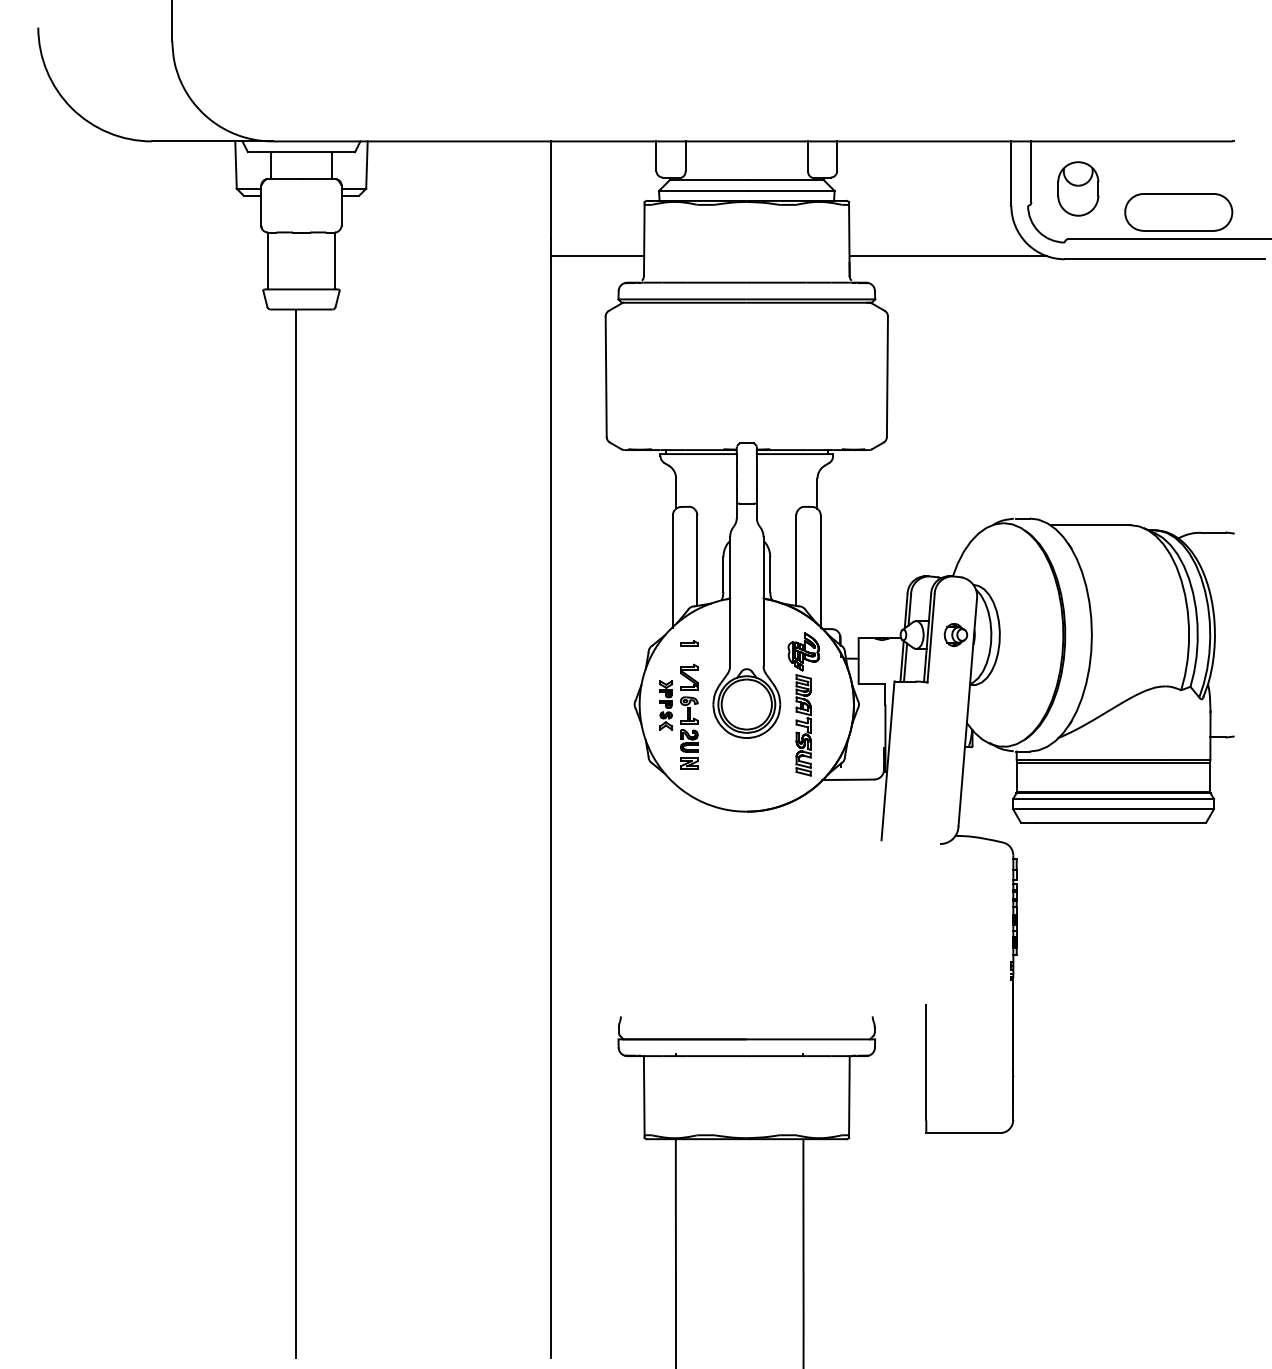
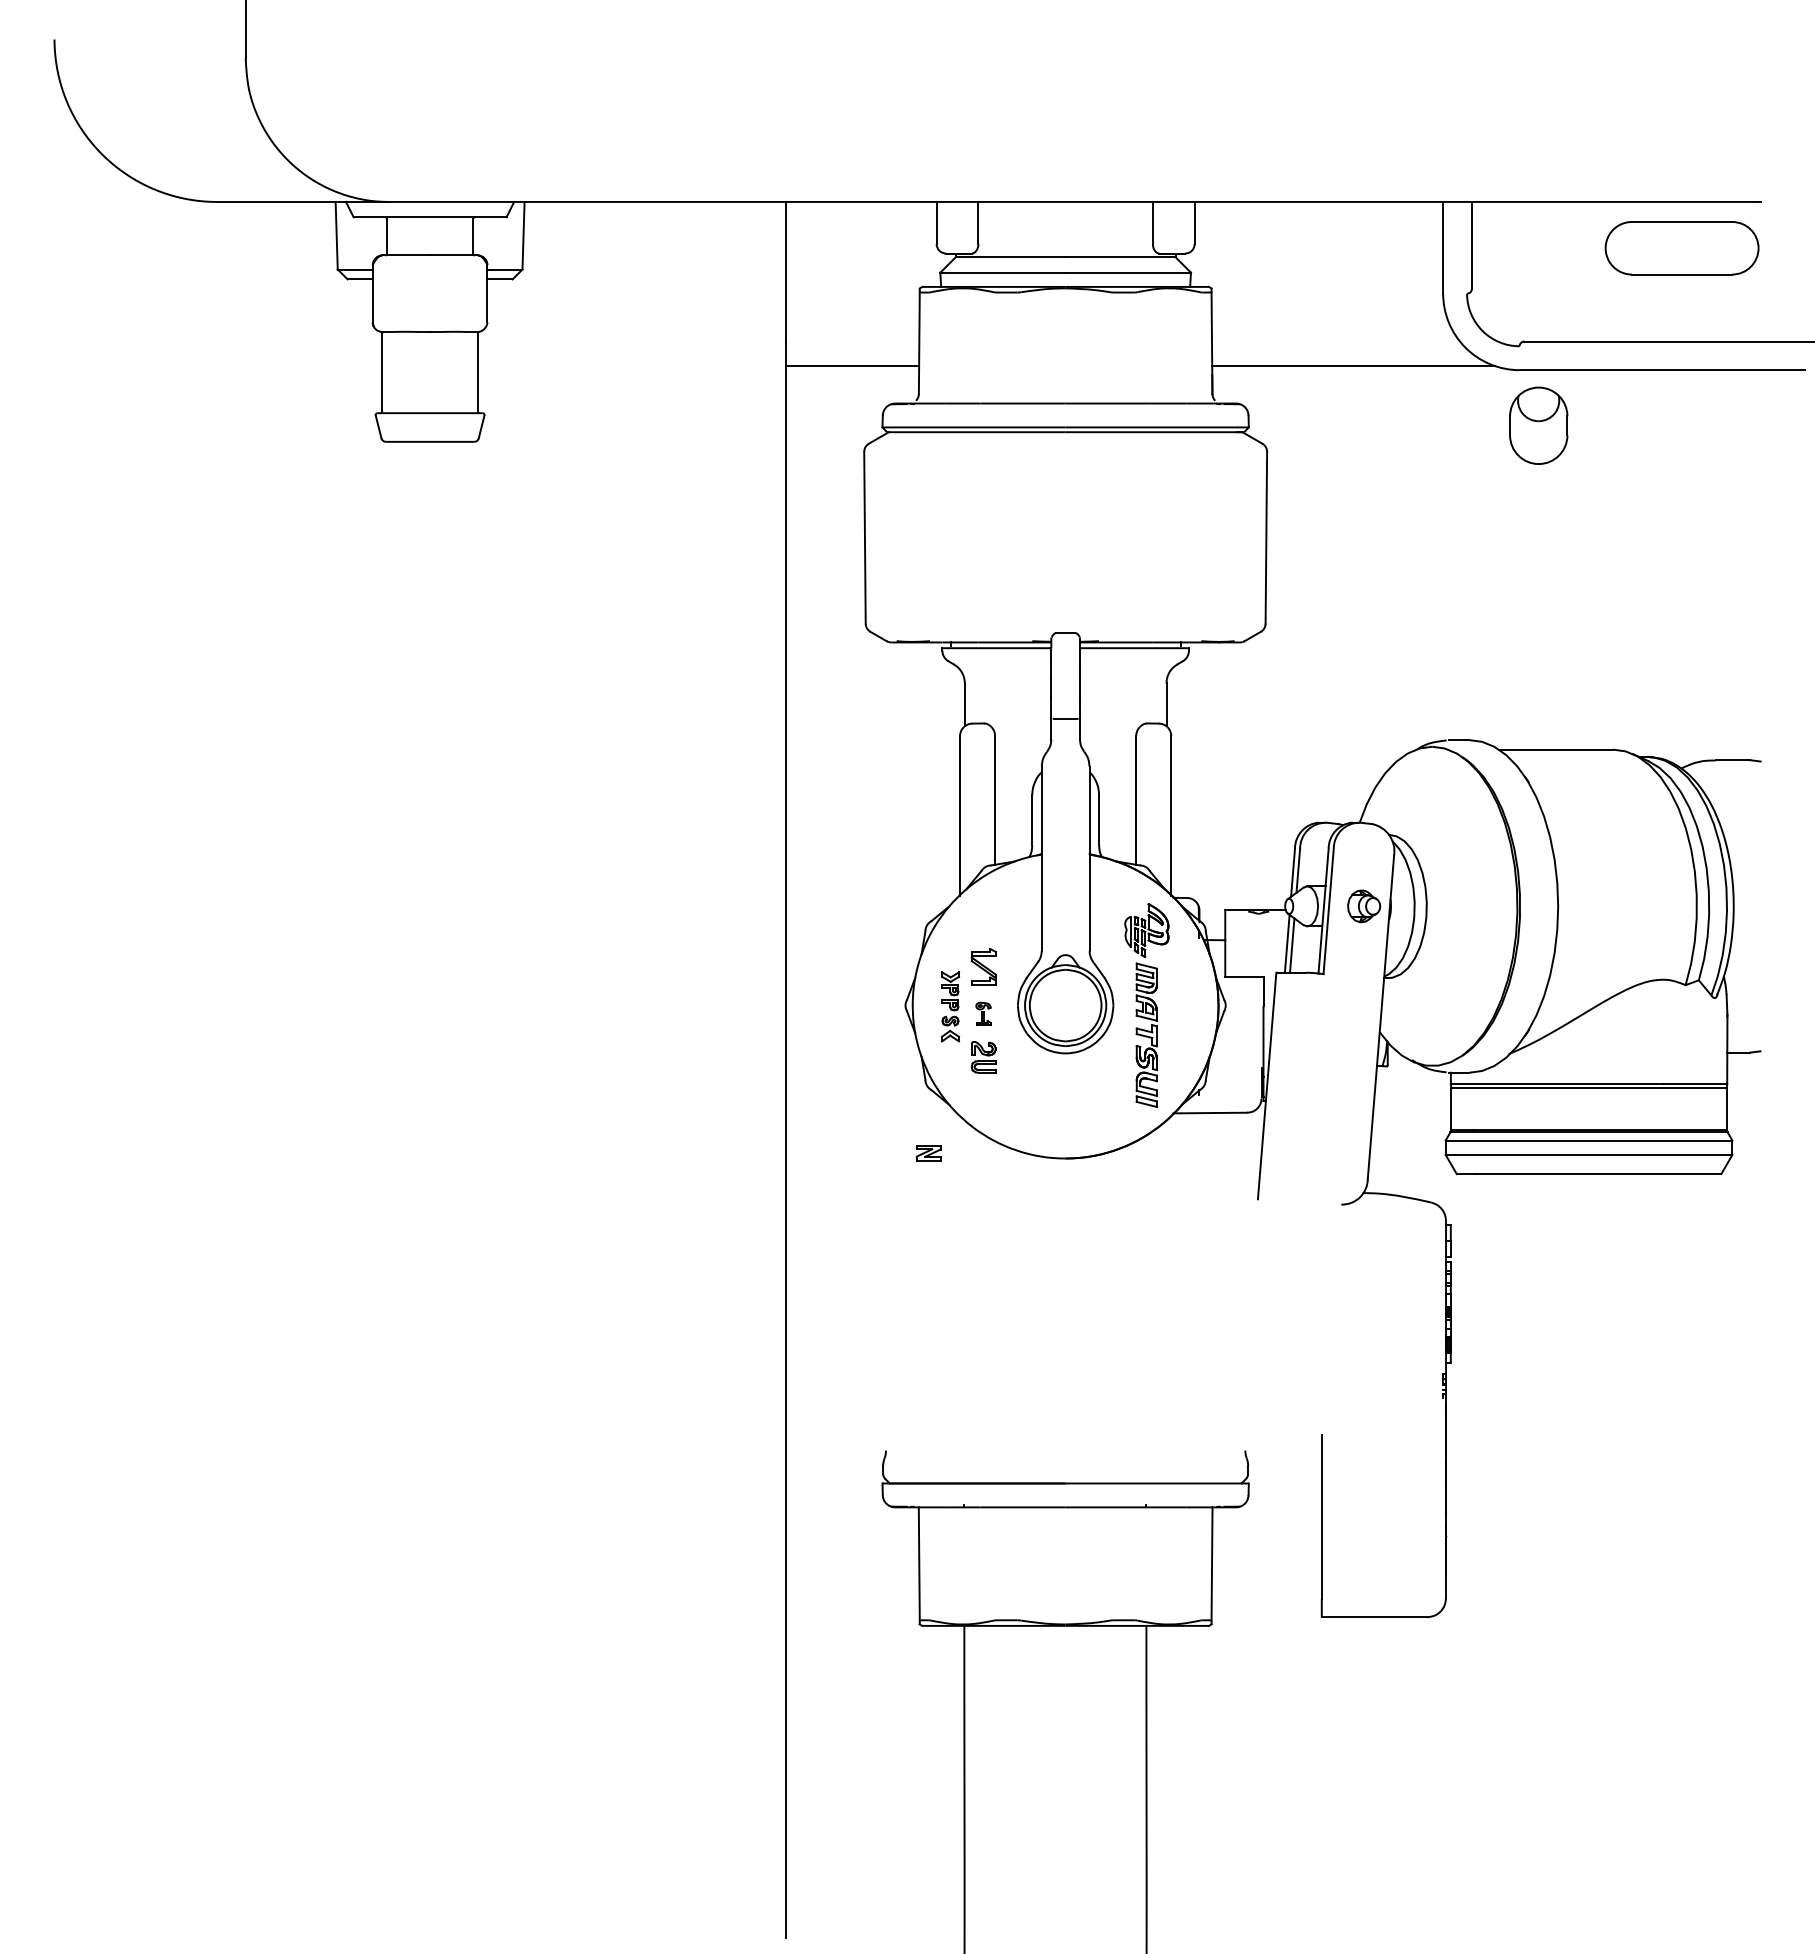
part: (1078, 188) -> (1538, 425), moved
part: (1178, 212) -> (1681, 248), moved
part: (689, 643) -> (983, 918), removed
part: (689, 710) -> (983, 1013), size x0.6
part: (689, 764) -> (928, 1153), moved
line: (295, 833) -> (421, 1189), removed

